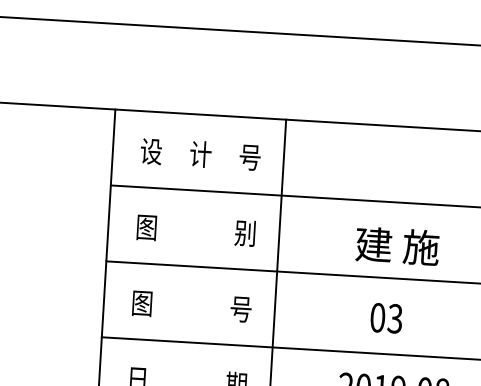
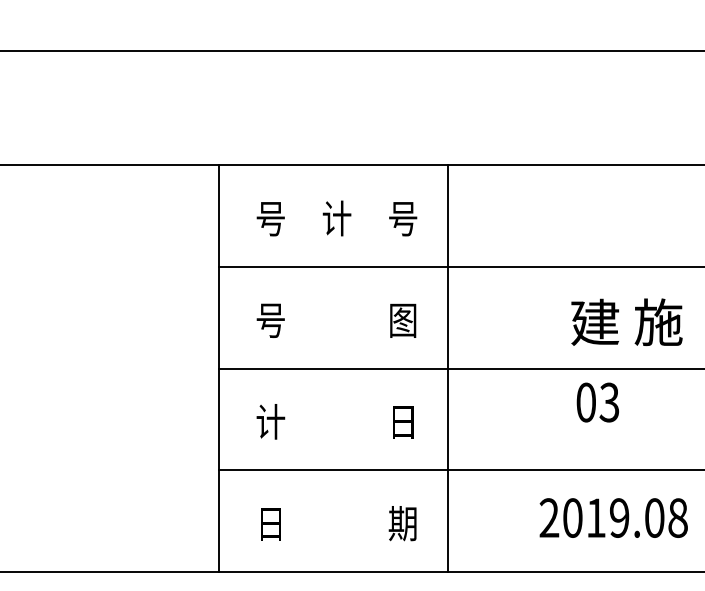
text: (151, 151) -> (270, 218), 设 -> 号
text: (146, 227) -> (270, 320), 图 -> 号
text: (245, 232) -> (402, 319), 别 -> 图
text: (397, 245) -> (626, 321), moved
text: (142, 302) -> (270, 421), 图 -> 计
text: (241, 309) -> (403, 422), 号 -> 日
text: (386, 318) -> (597, 402), moved

